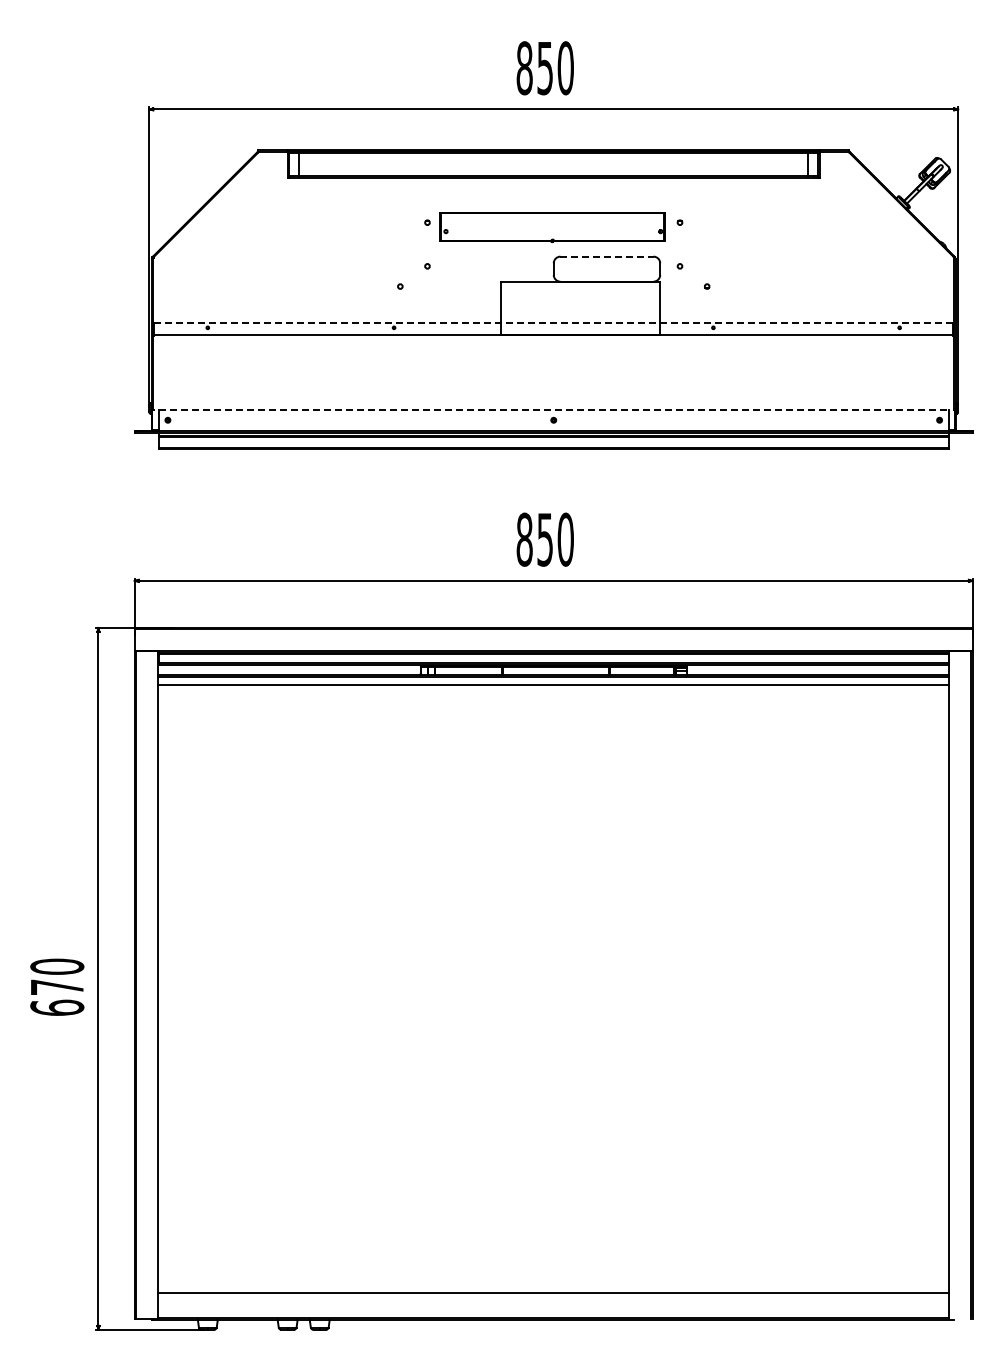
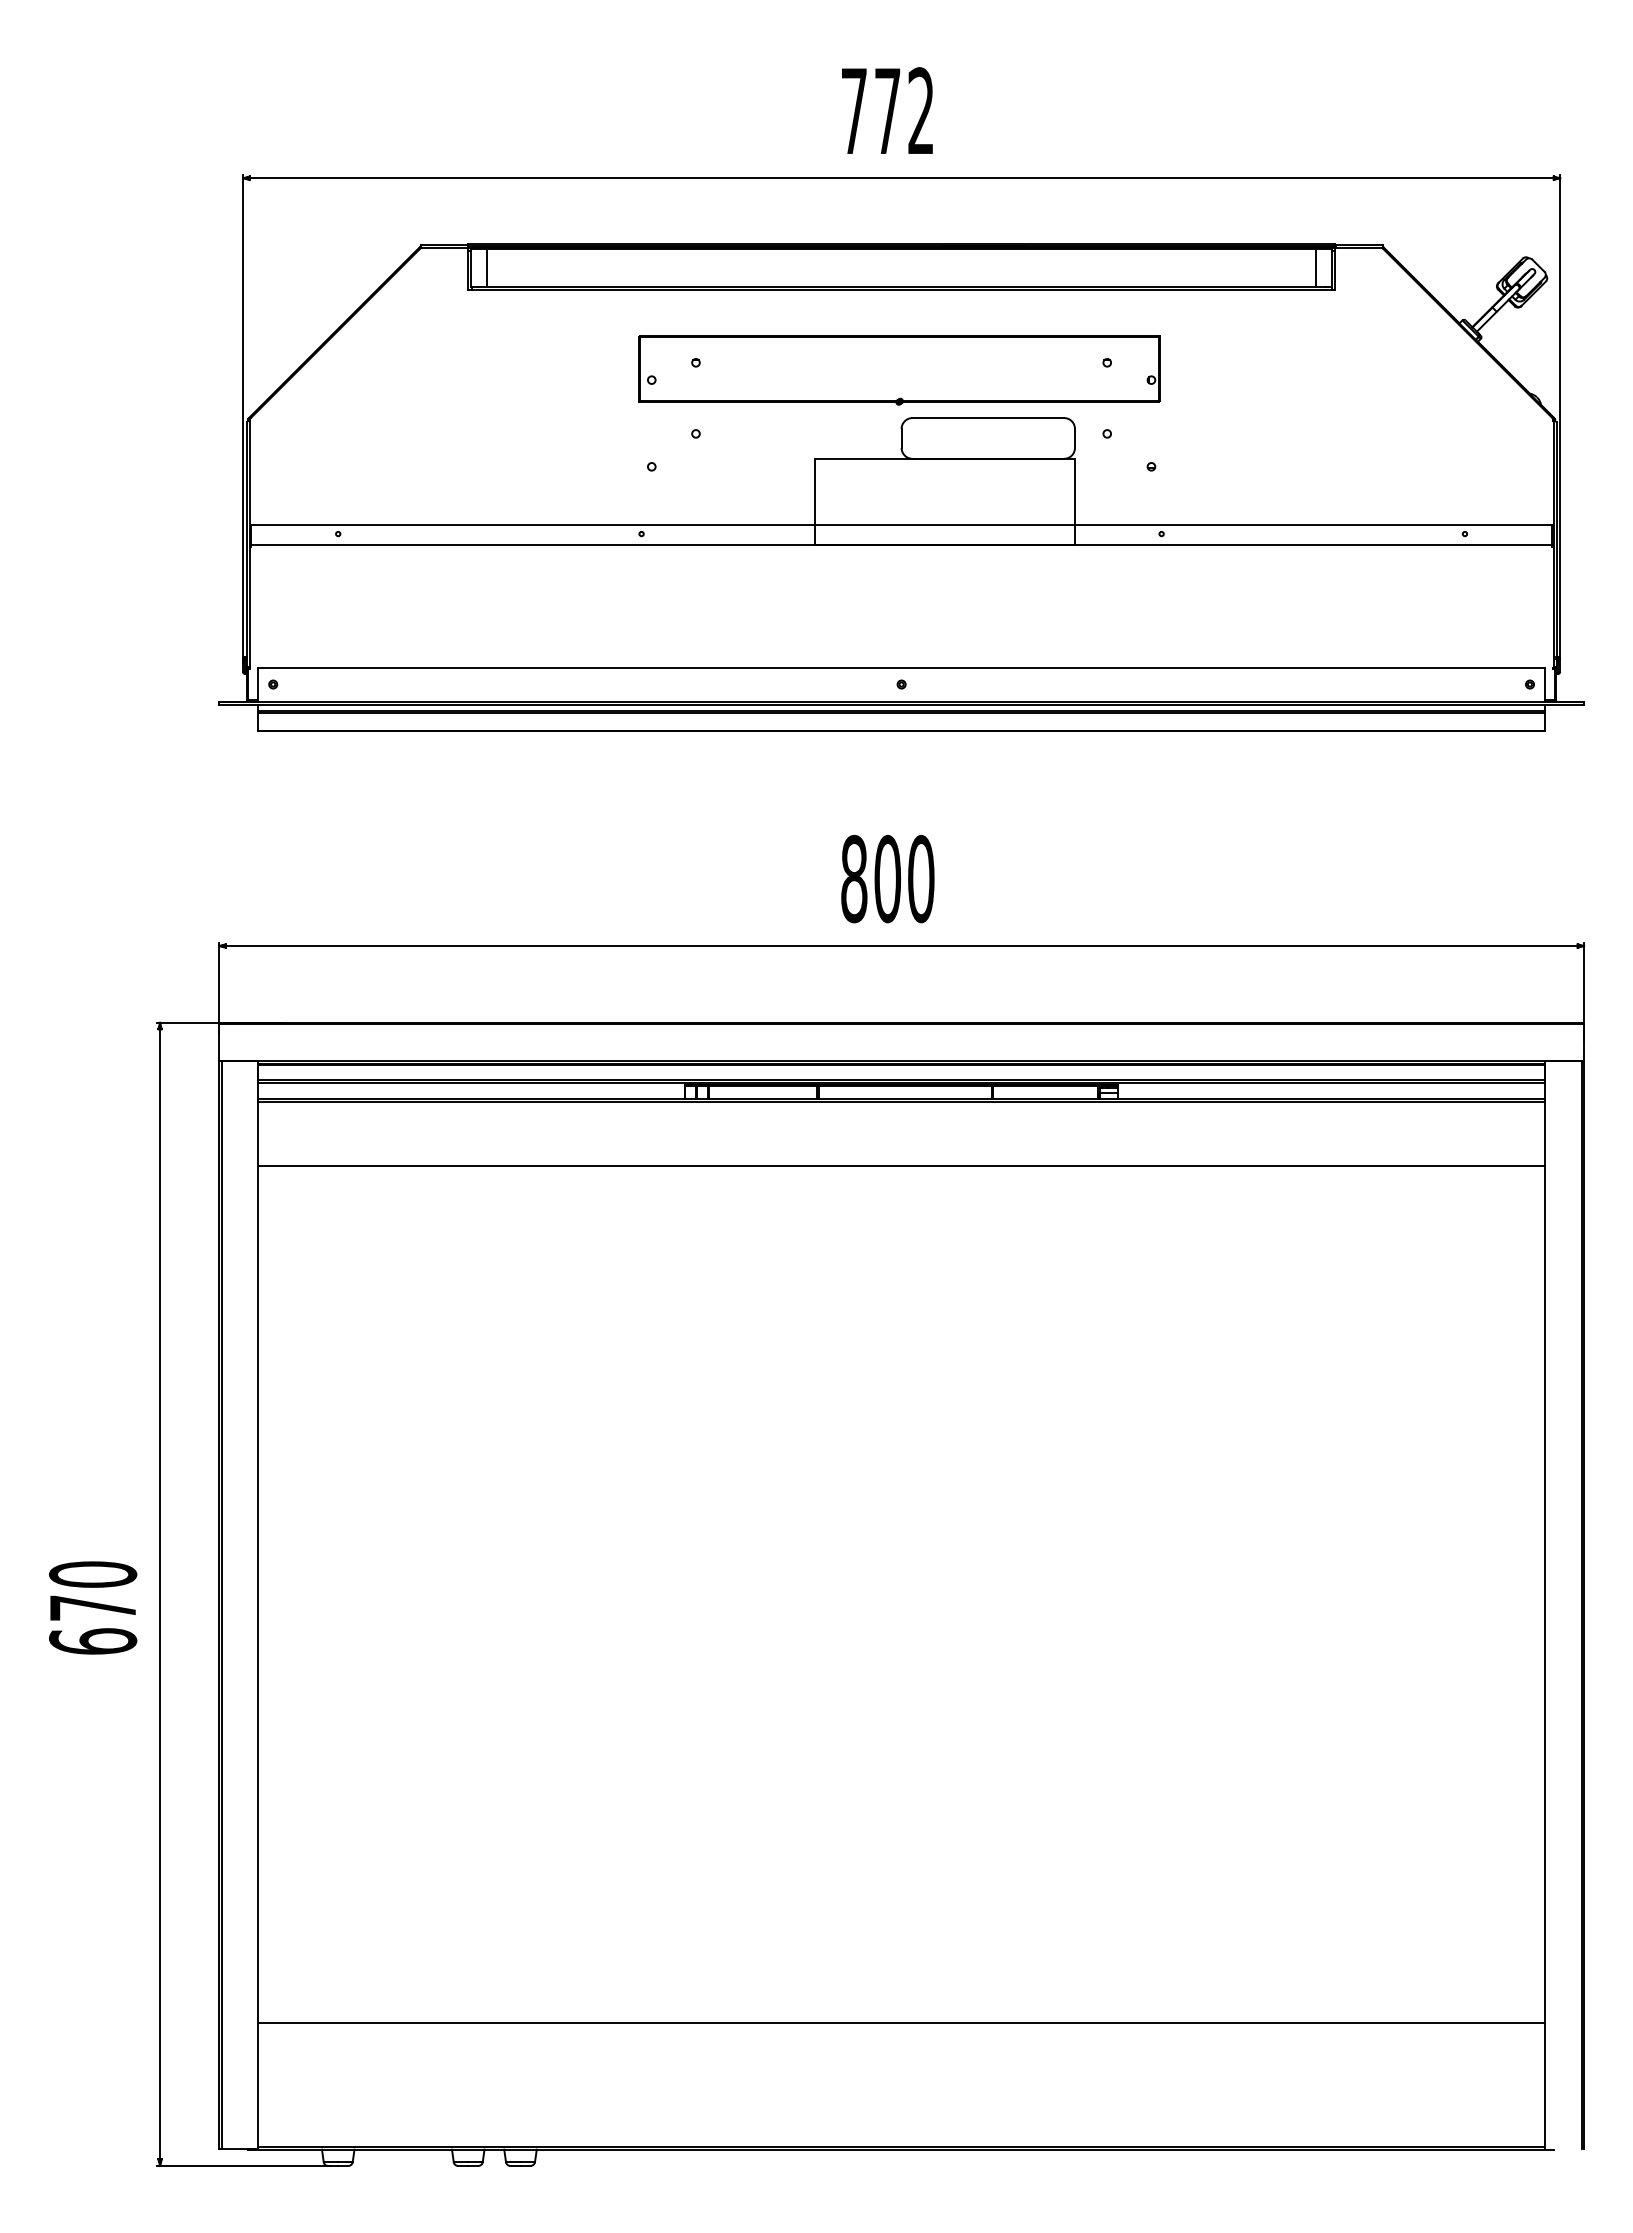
text: (544, 68) -> (886, 111), 850 -> 772
part: (552, 227) -> (899, 370), size x1.43
line: (606, 256) -> (987, 417), dashed -> solid
line: (553, 322) -> (901, 525), dashed -> solid
line: (553, 410) -> (901, 668), dashed -> solid
text: (545, 539) -> (888, 878), 850 -> 800
line: (553, 684) -> (901, 1165), moved
line: (553, 1293) -> (901, 2023), moved

